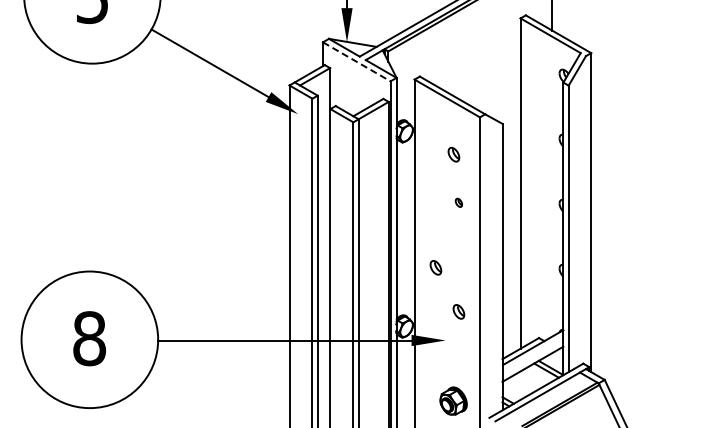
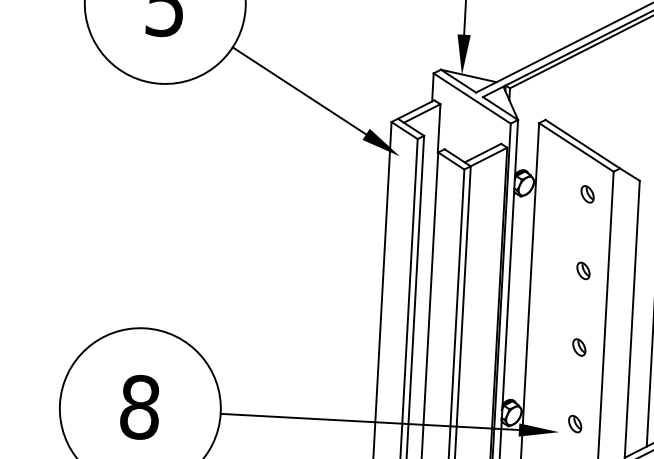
line: (357, 62) -> (473, 99), dashed -> solid
part: (453, 154) -> (587, 194), moved
part: (458, 202) -> (582, 270), size x1.67
part: (435, 267) -> (578, 347), moved
part: (458, 311) -> (574, 423), moved

